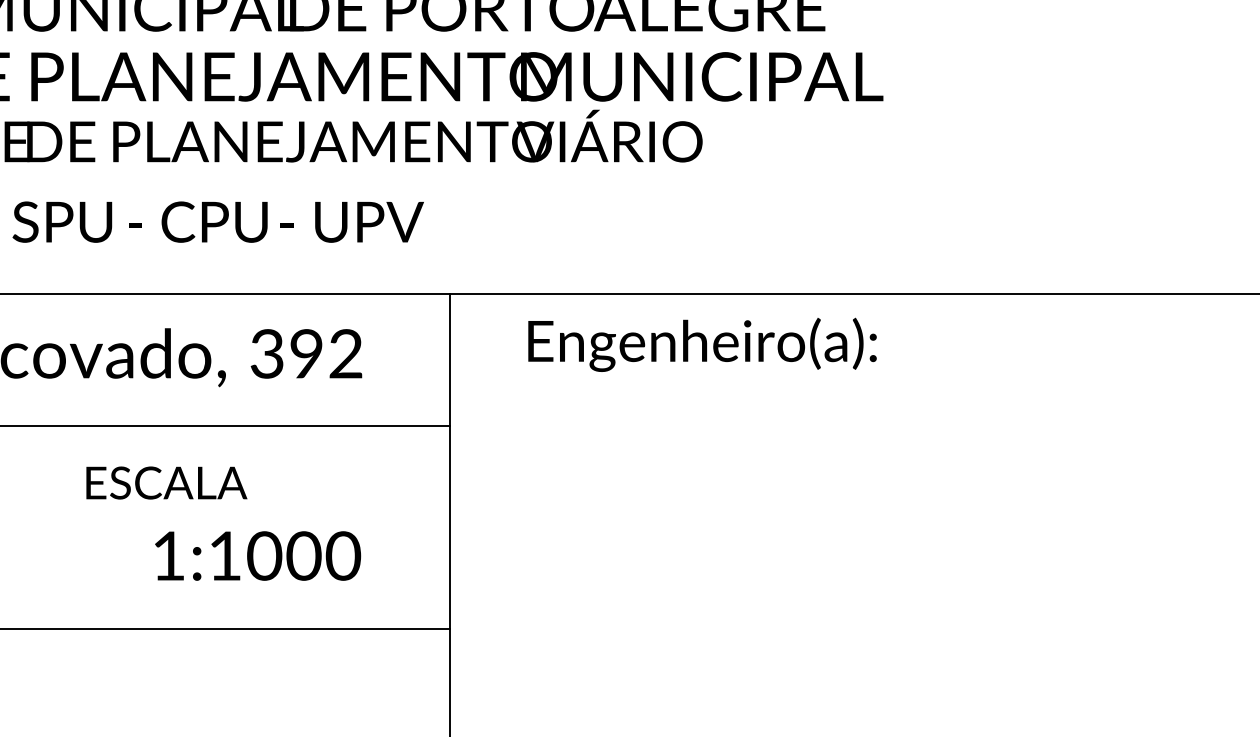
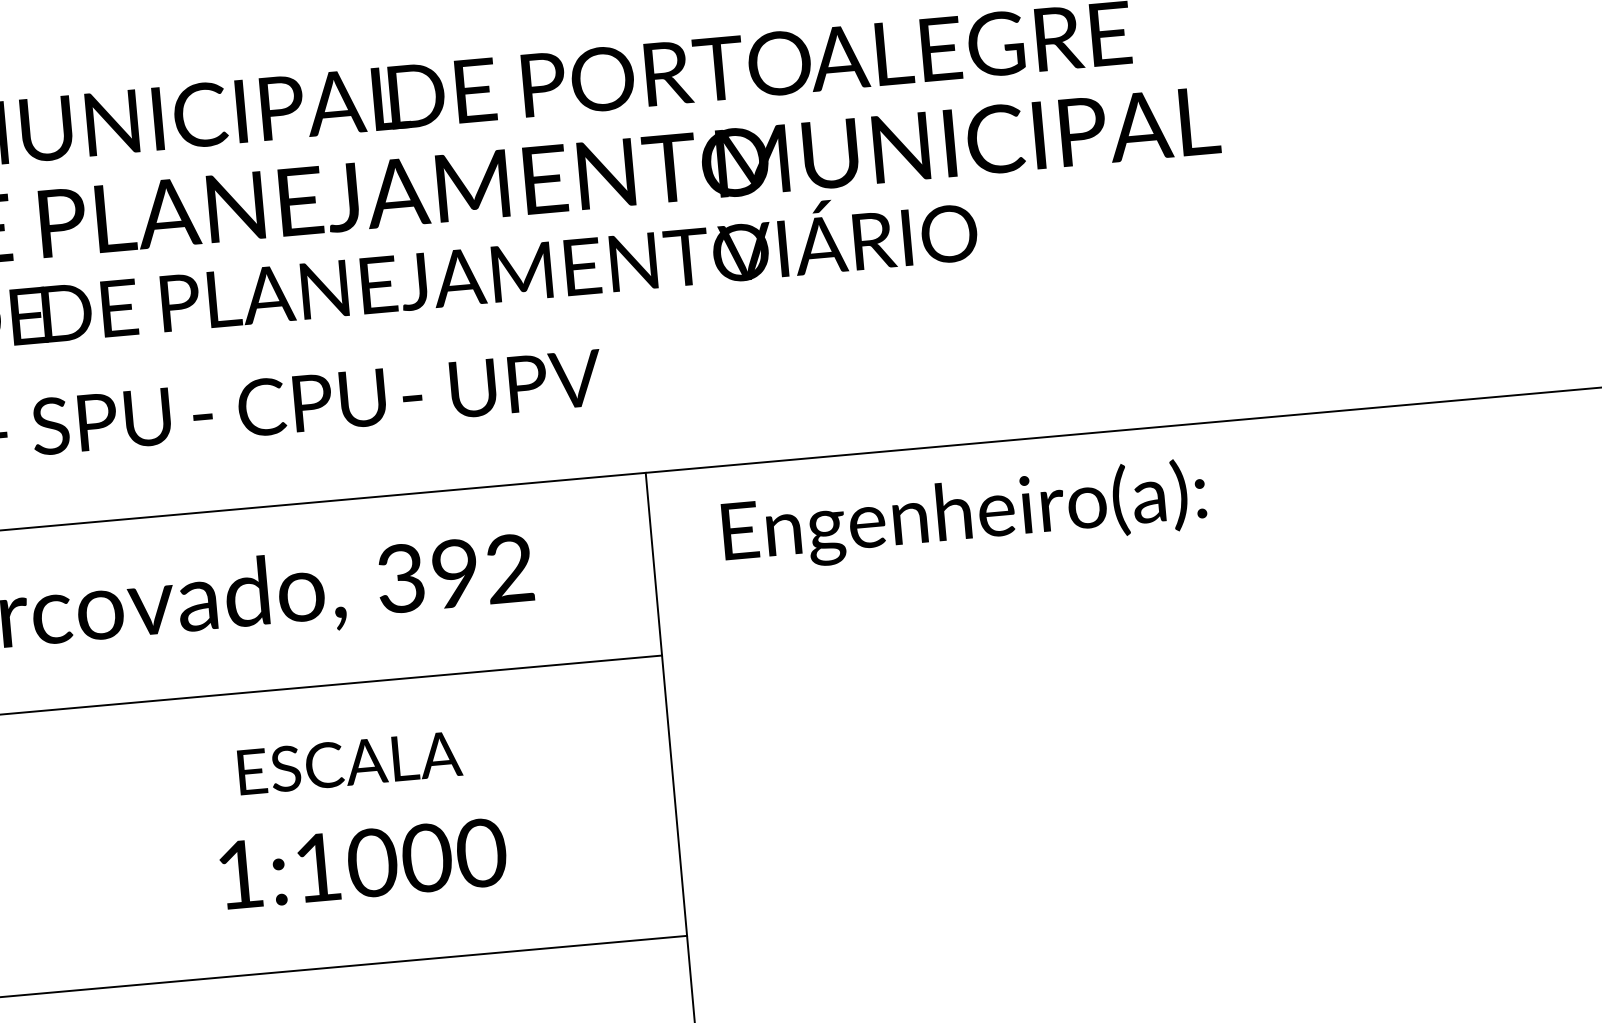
text: (702, 344) -> (964, 515), moved
text: (166, 482) -> (349, 762), moved
text: (258, 555) -> (364, 862), moved

